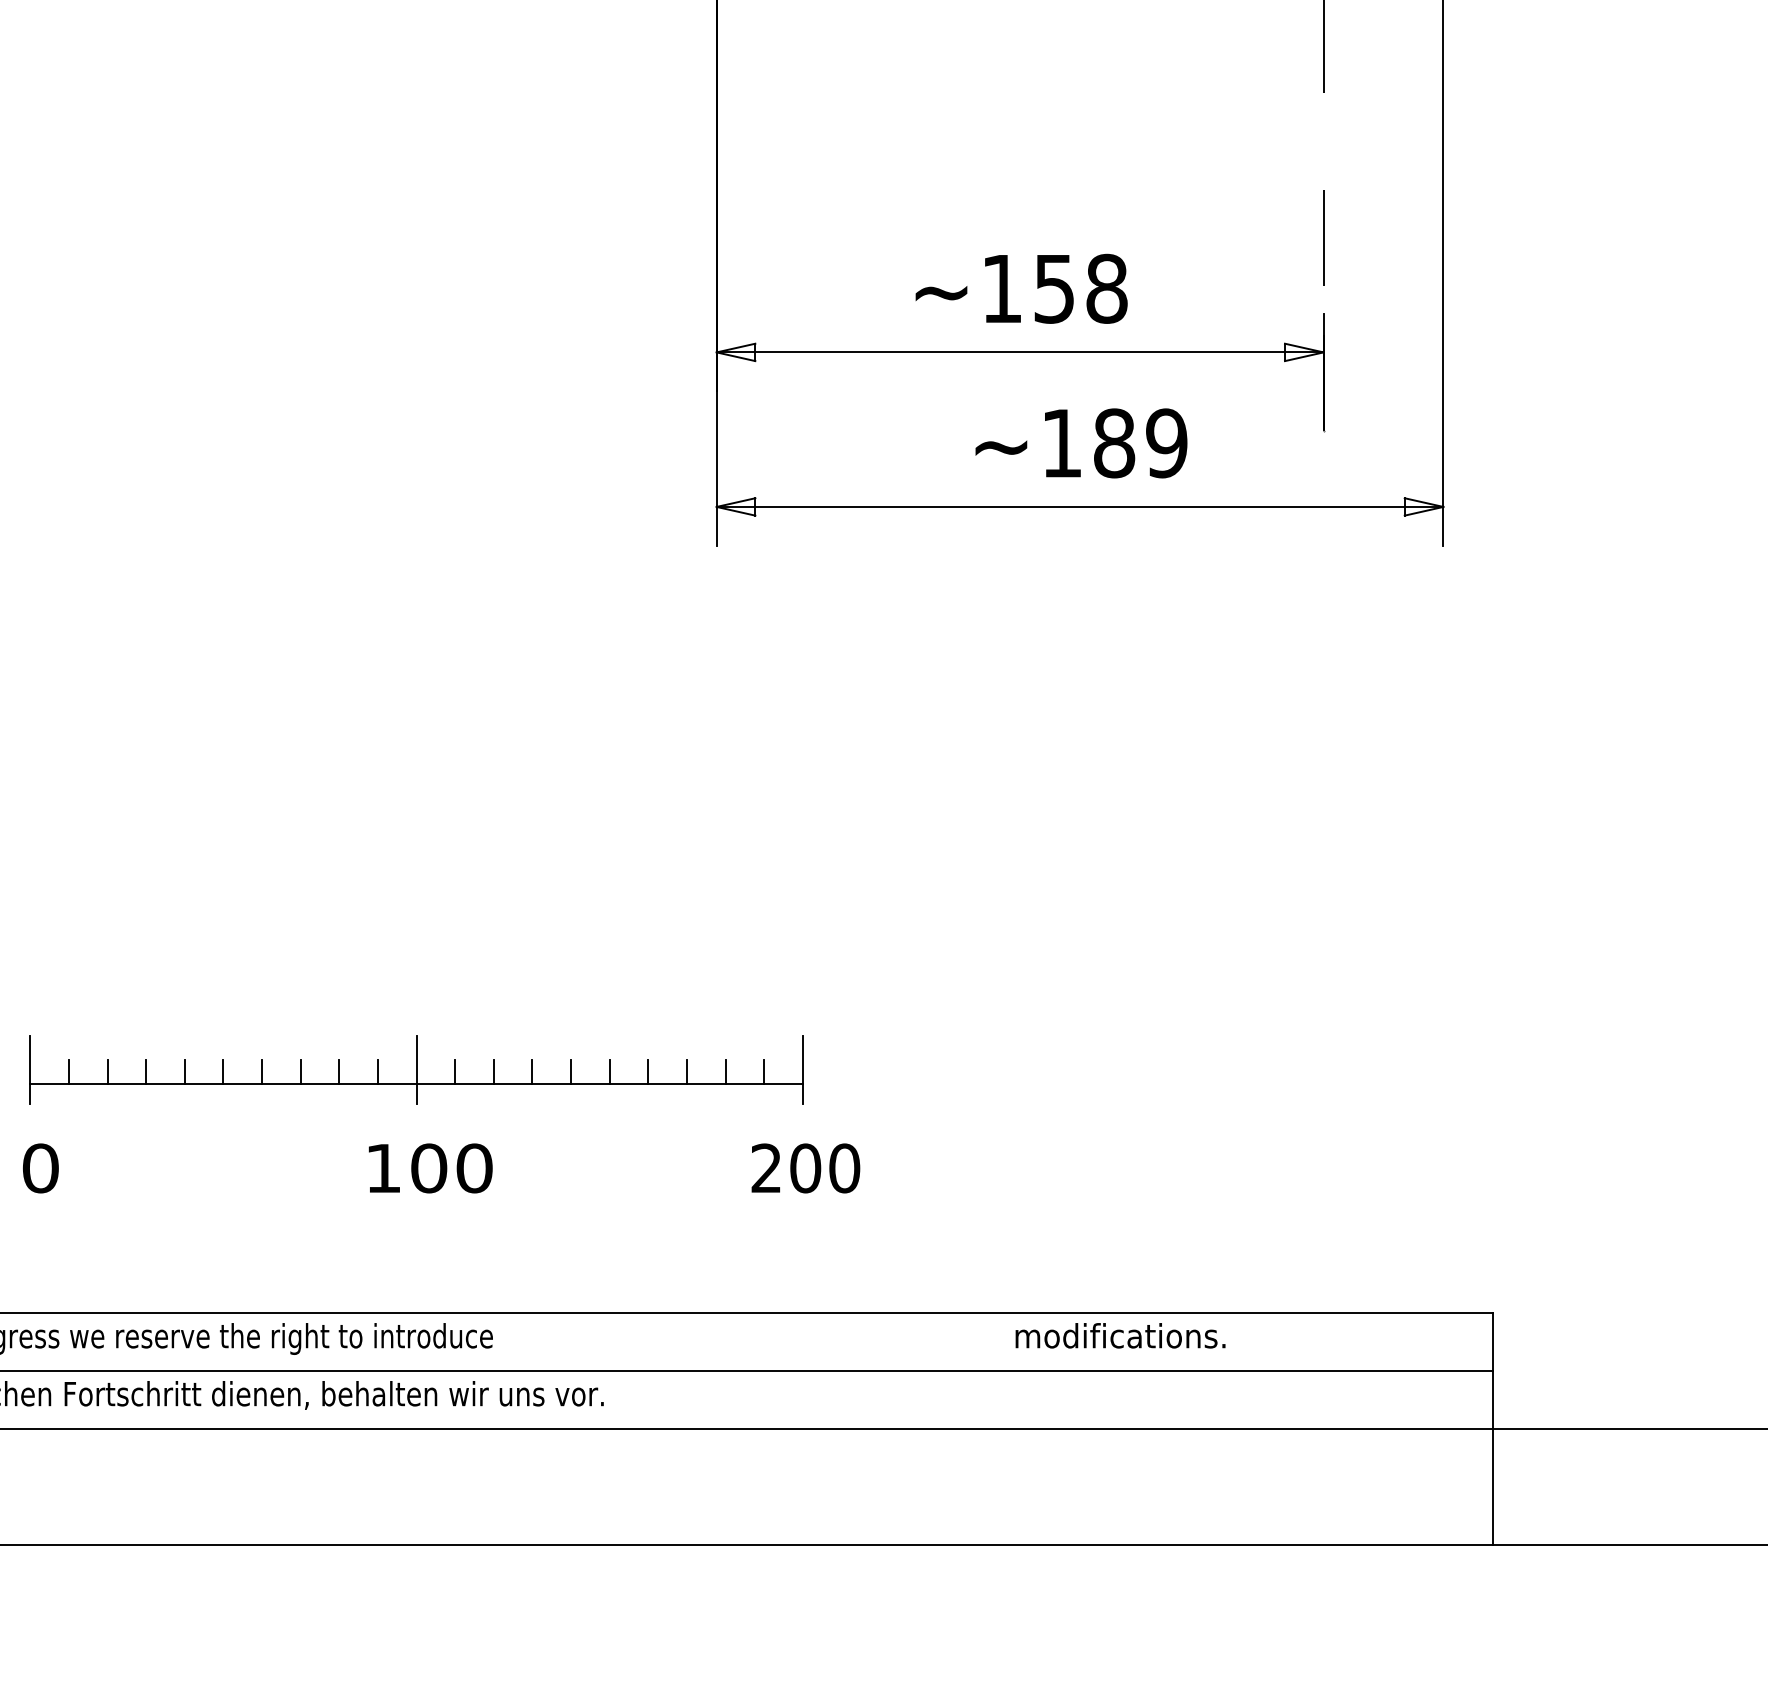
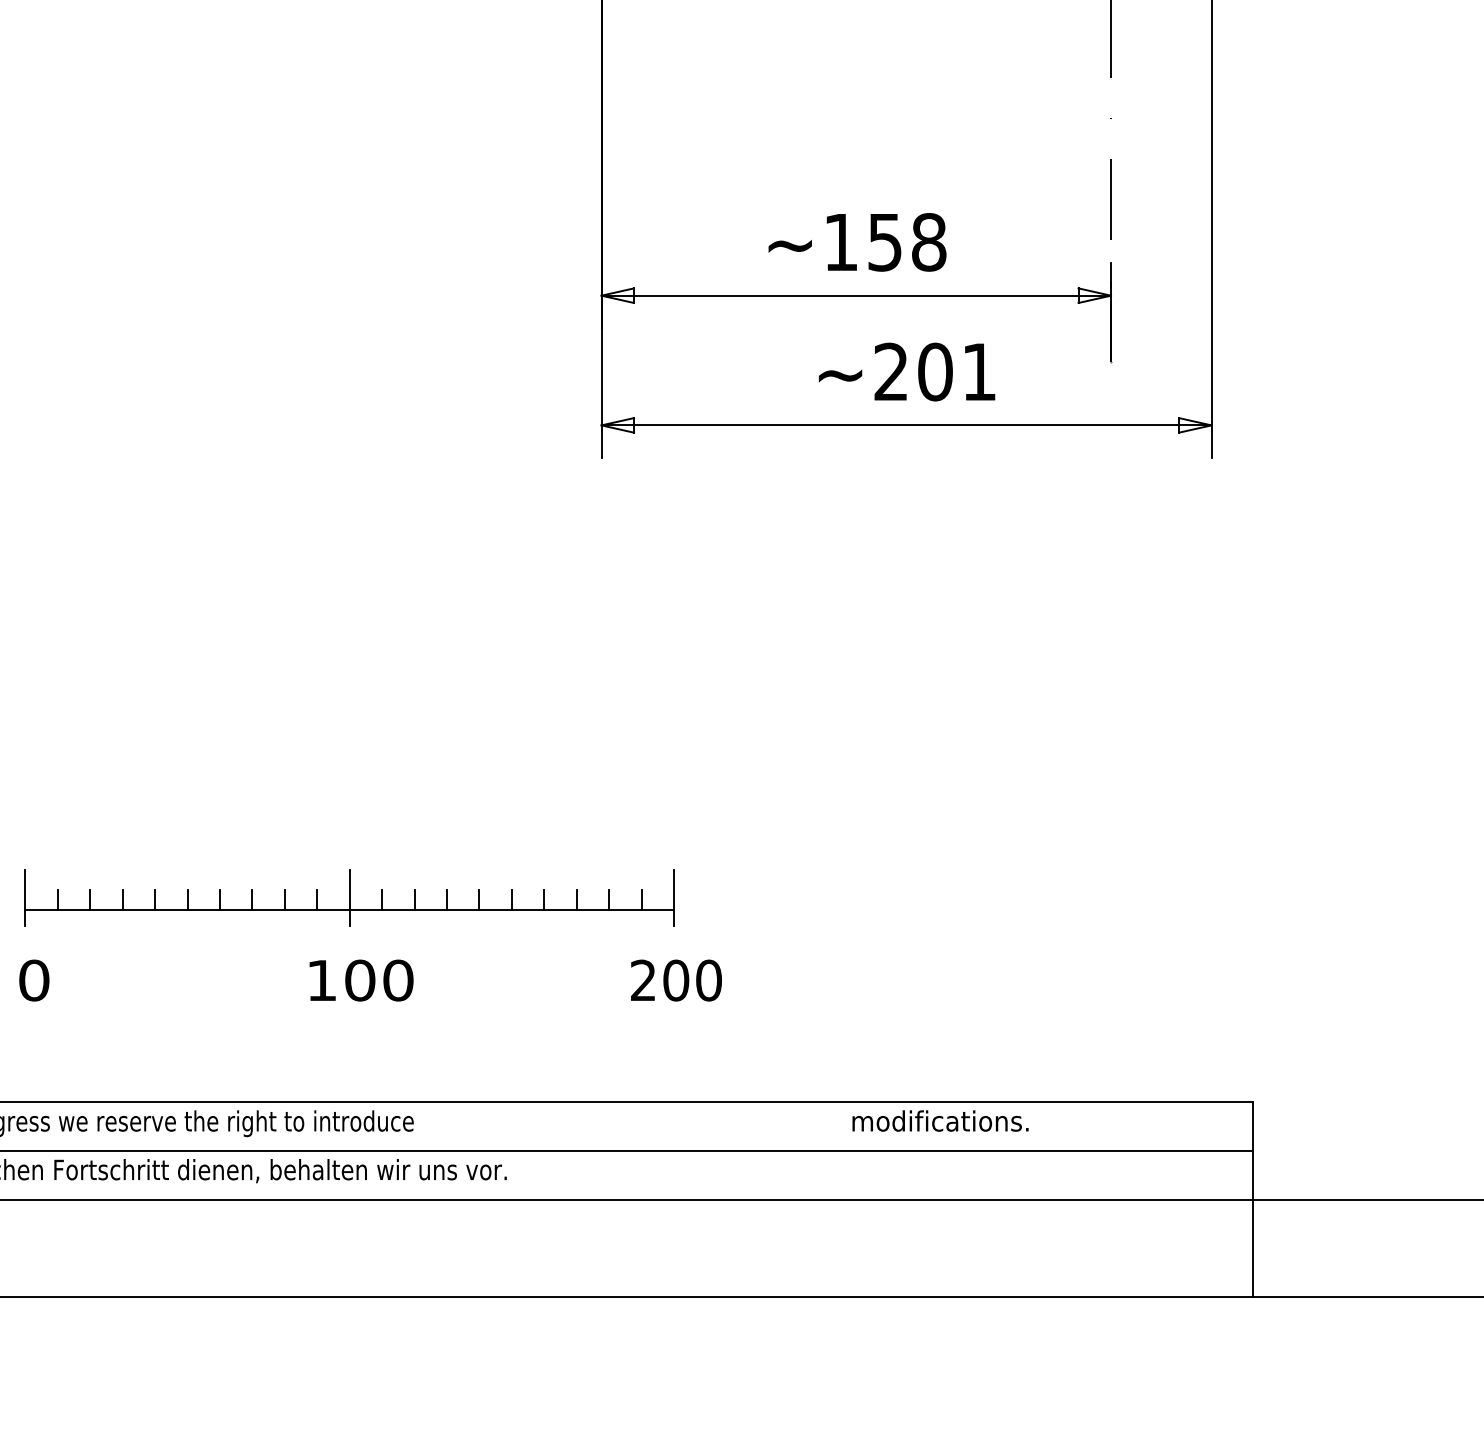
text: (1114, 443) -> (935, 372), ~189 -> ~201

